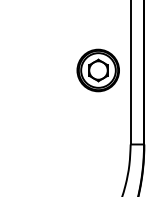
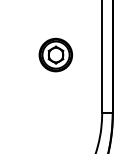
part: (97, 69) -> (55, 54), moved

